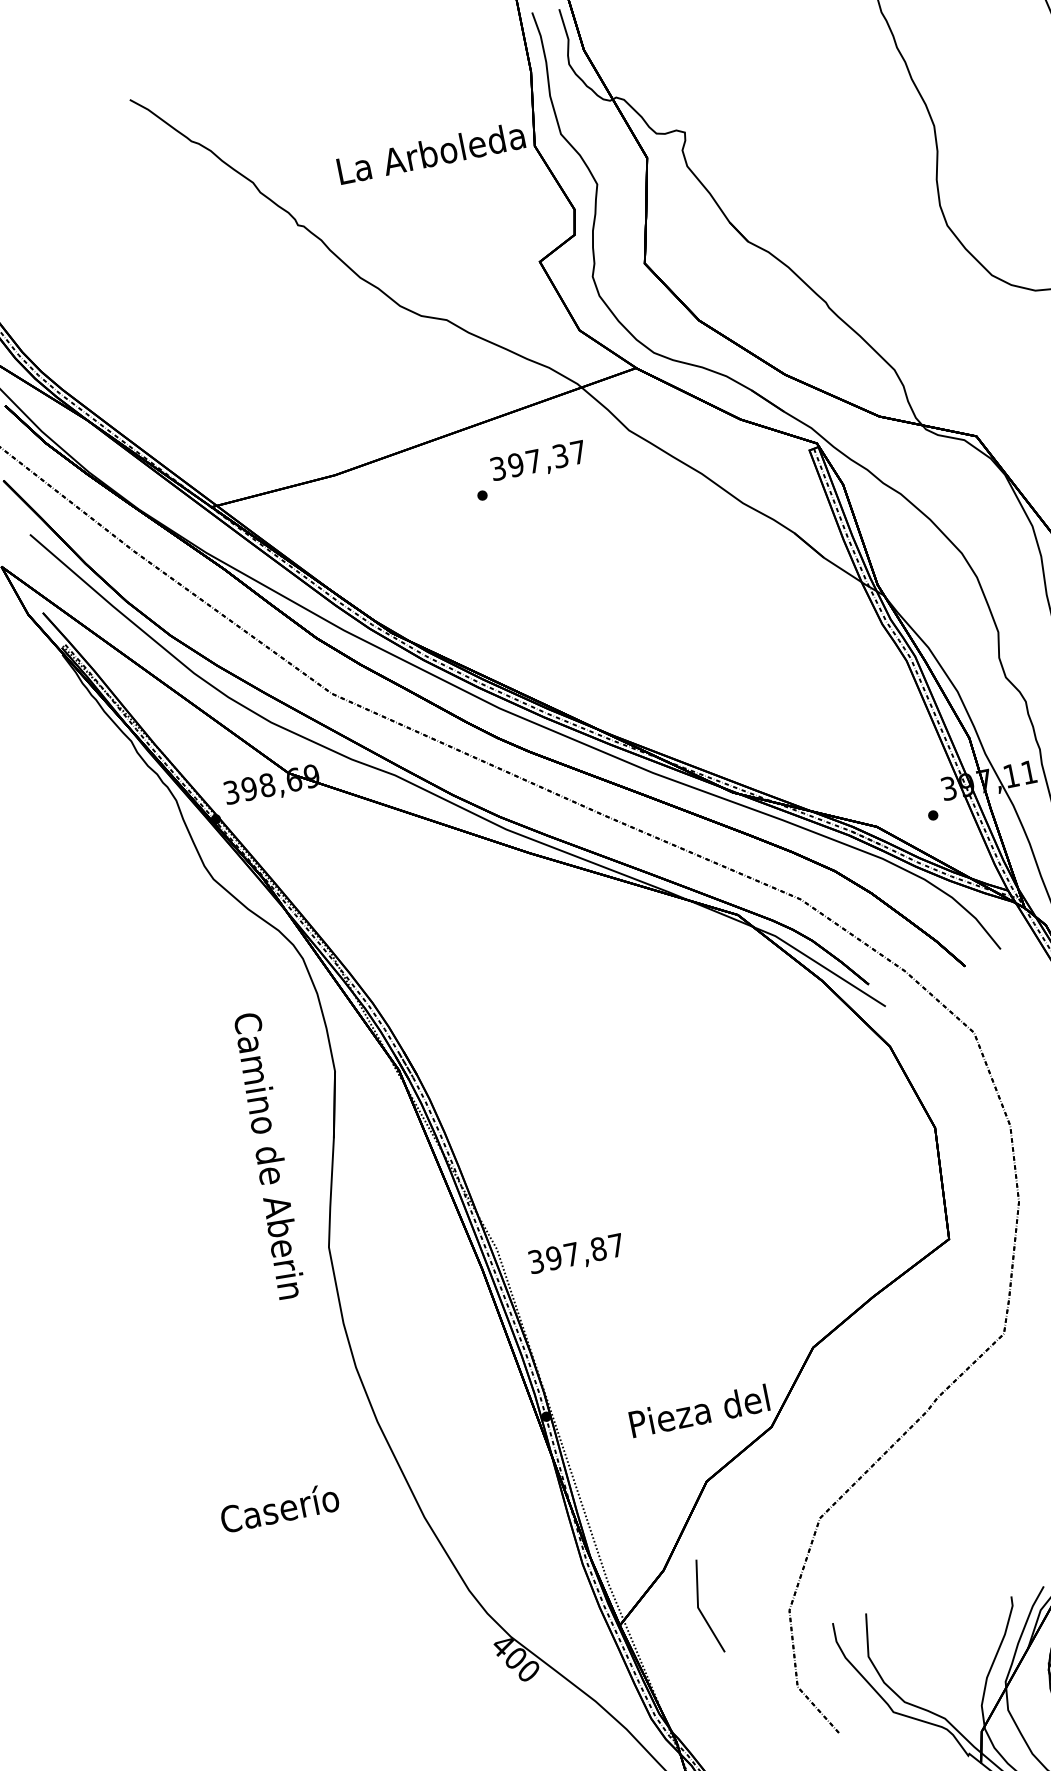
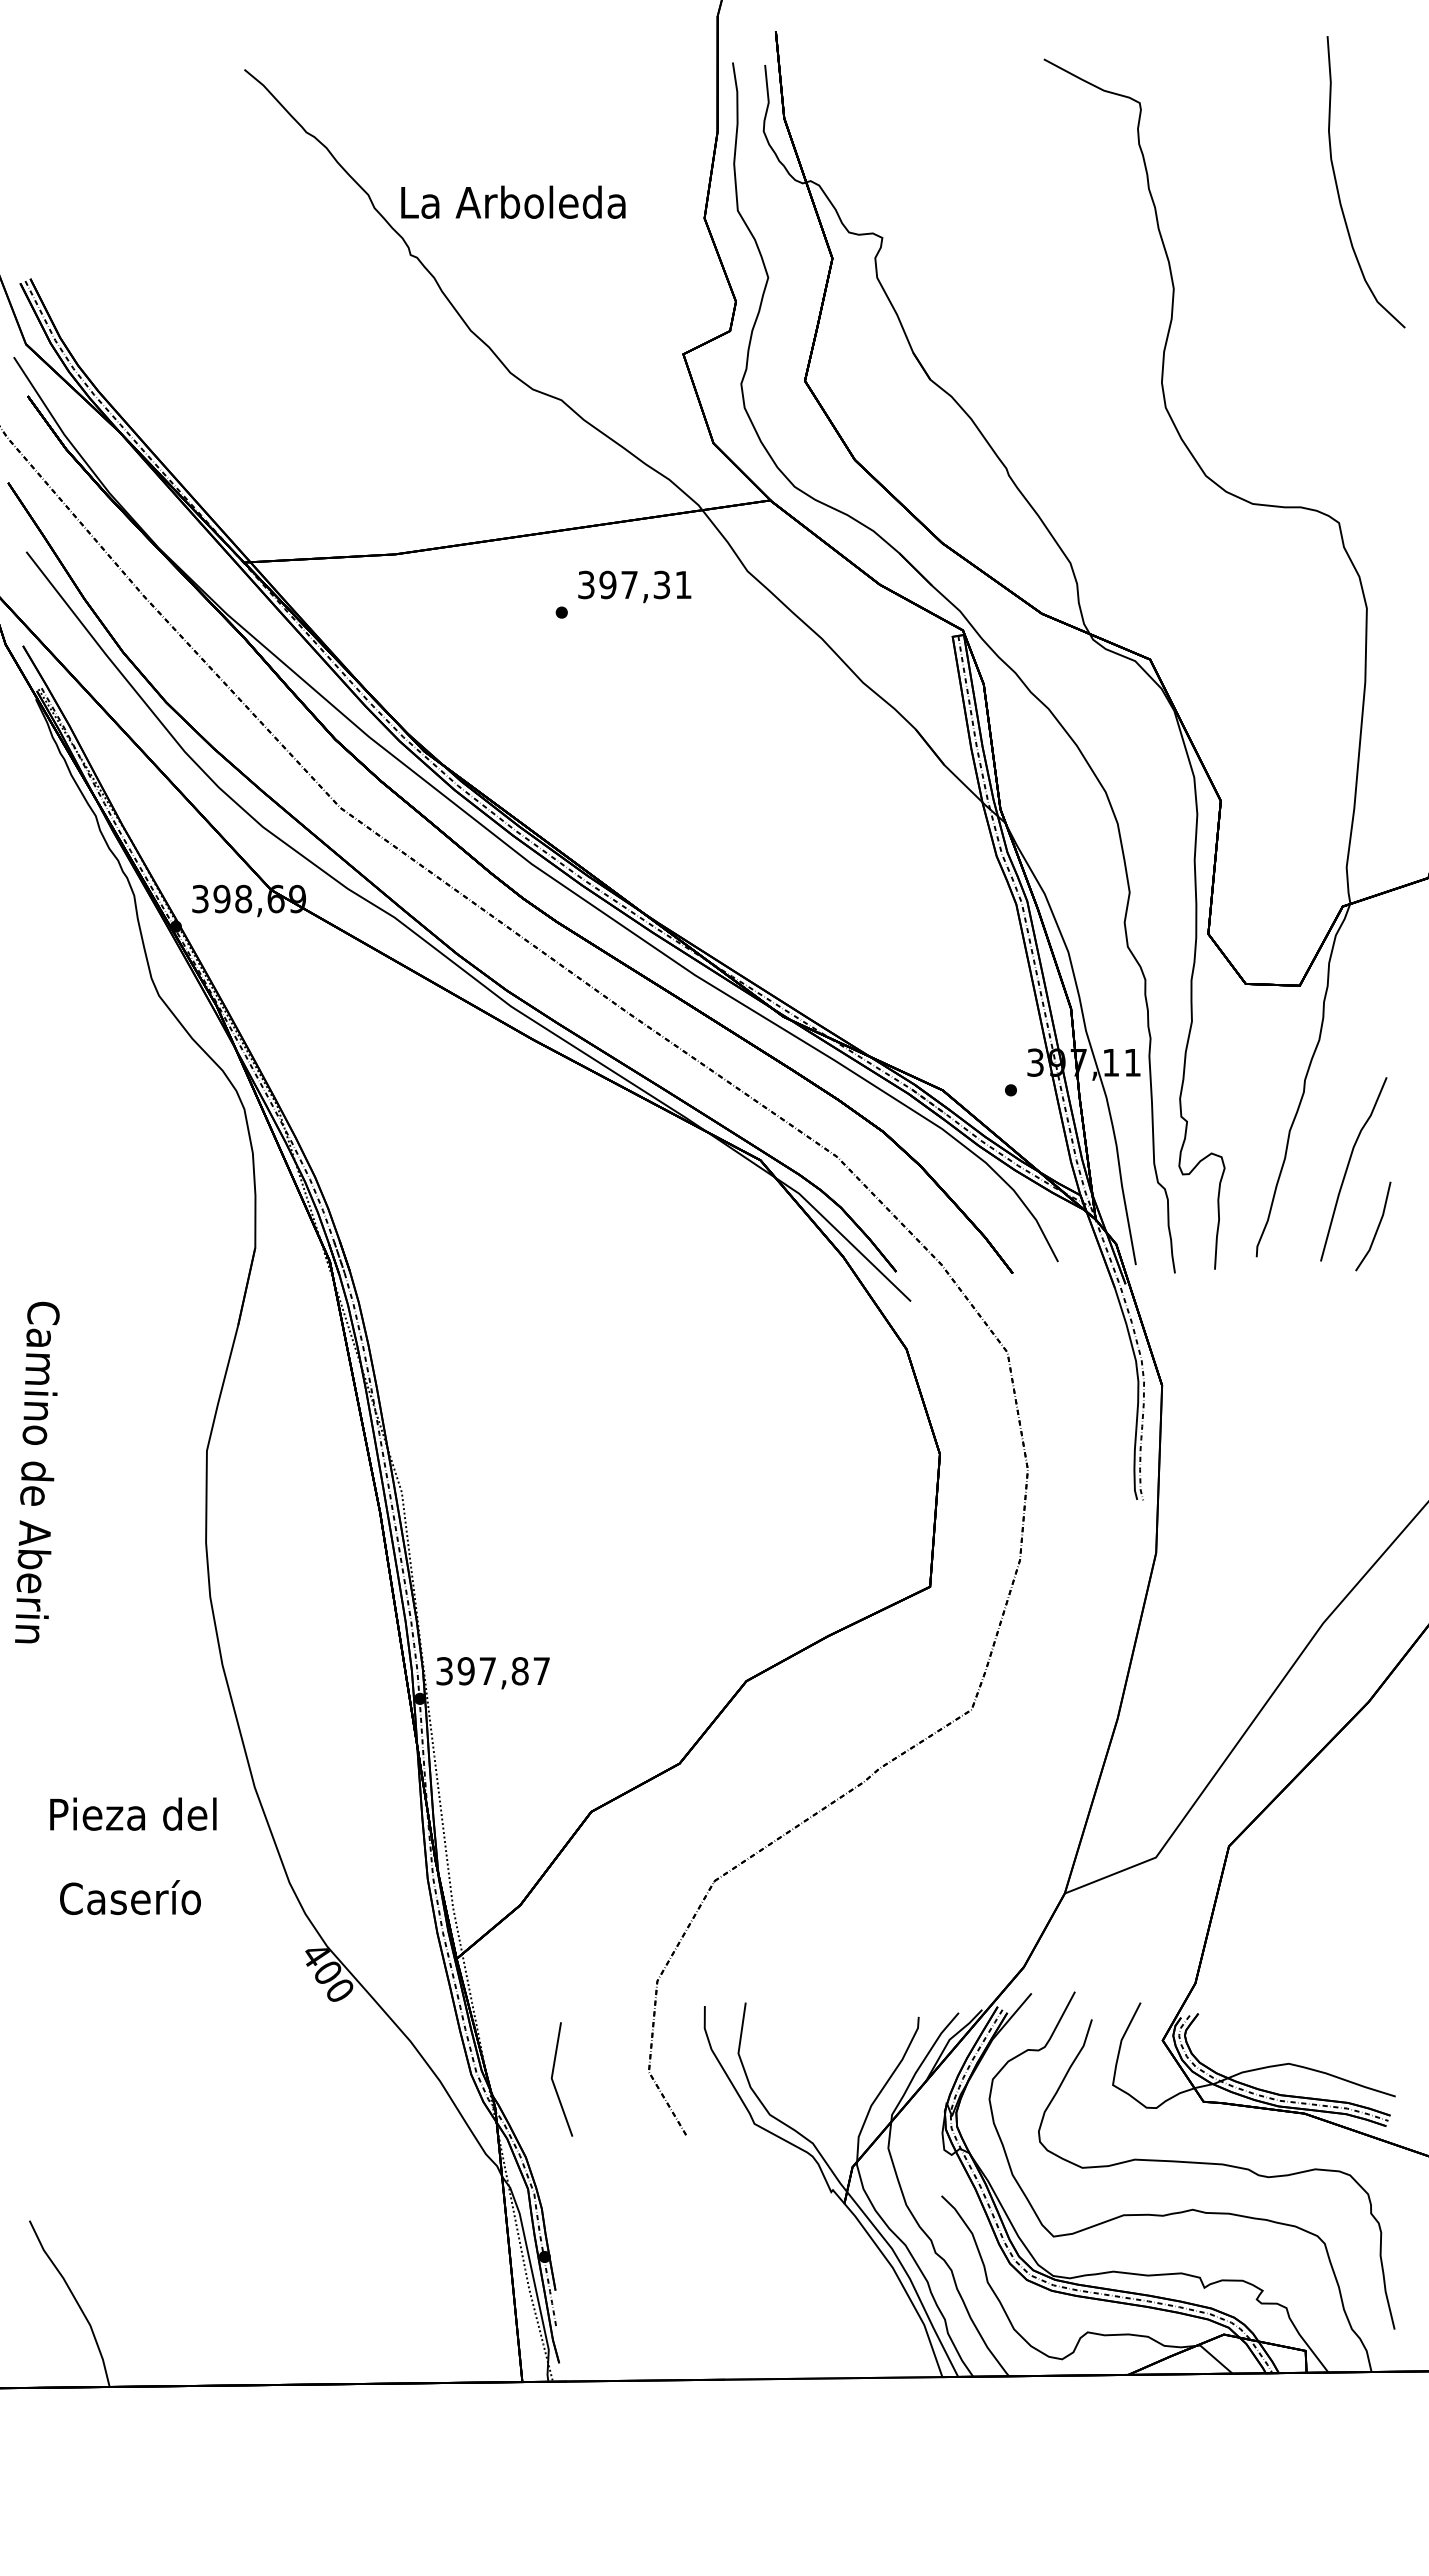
text: (431, 152) -> (513, 201), moved
text: (578, 452) -> (683, 584), 397,37 -> 397,31
text: (269, 1155) -> (37, 1472), moved
text: (576, 1255) -> (492, 1673), moved
text: (699, 1410) -> (133, 1813), moved
text: (279, 1508) -> (130, 1897), moved
line: (701, 1610) -> (554, 2082), moved

